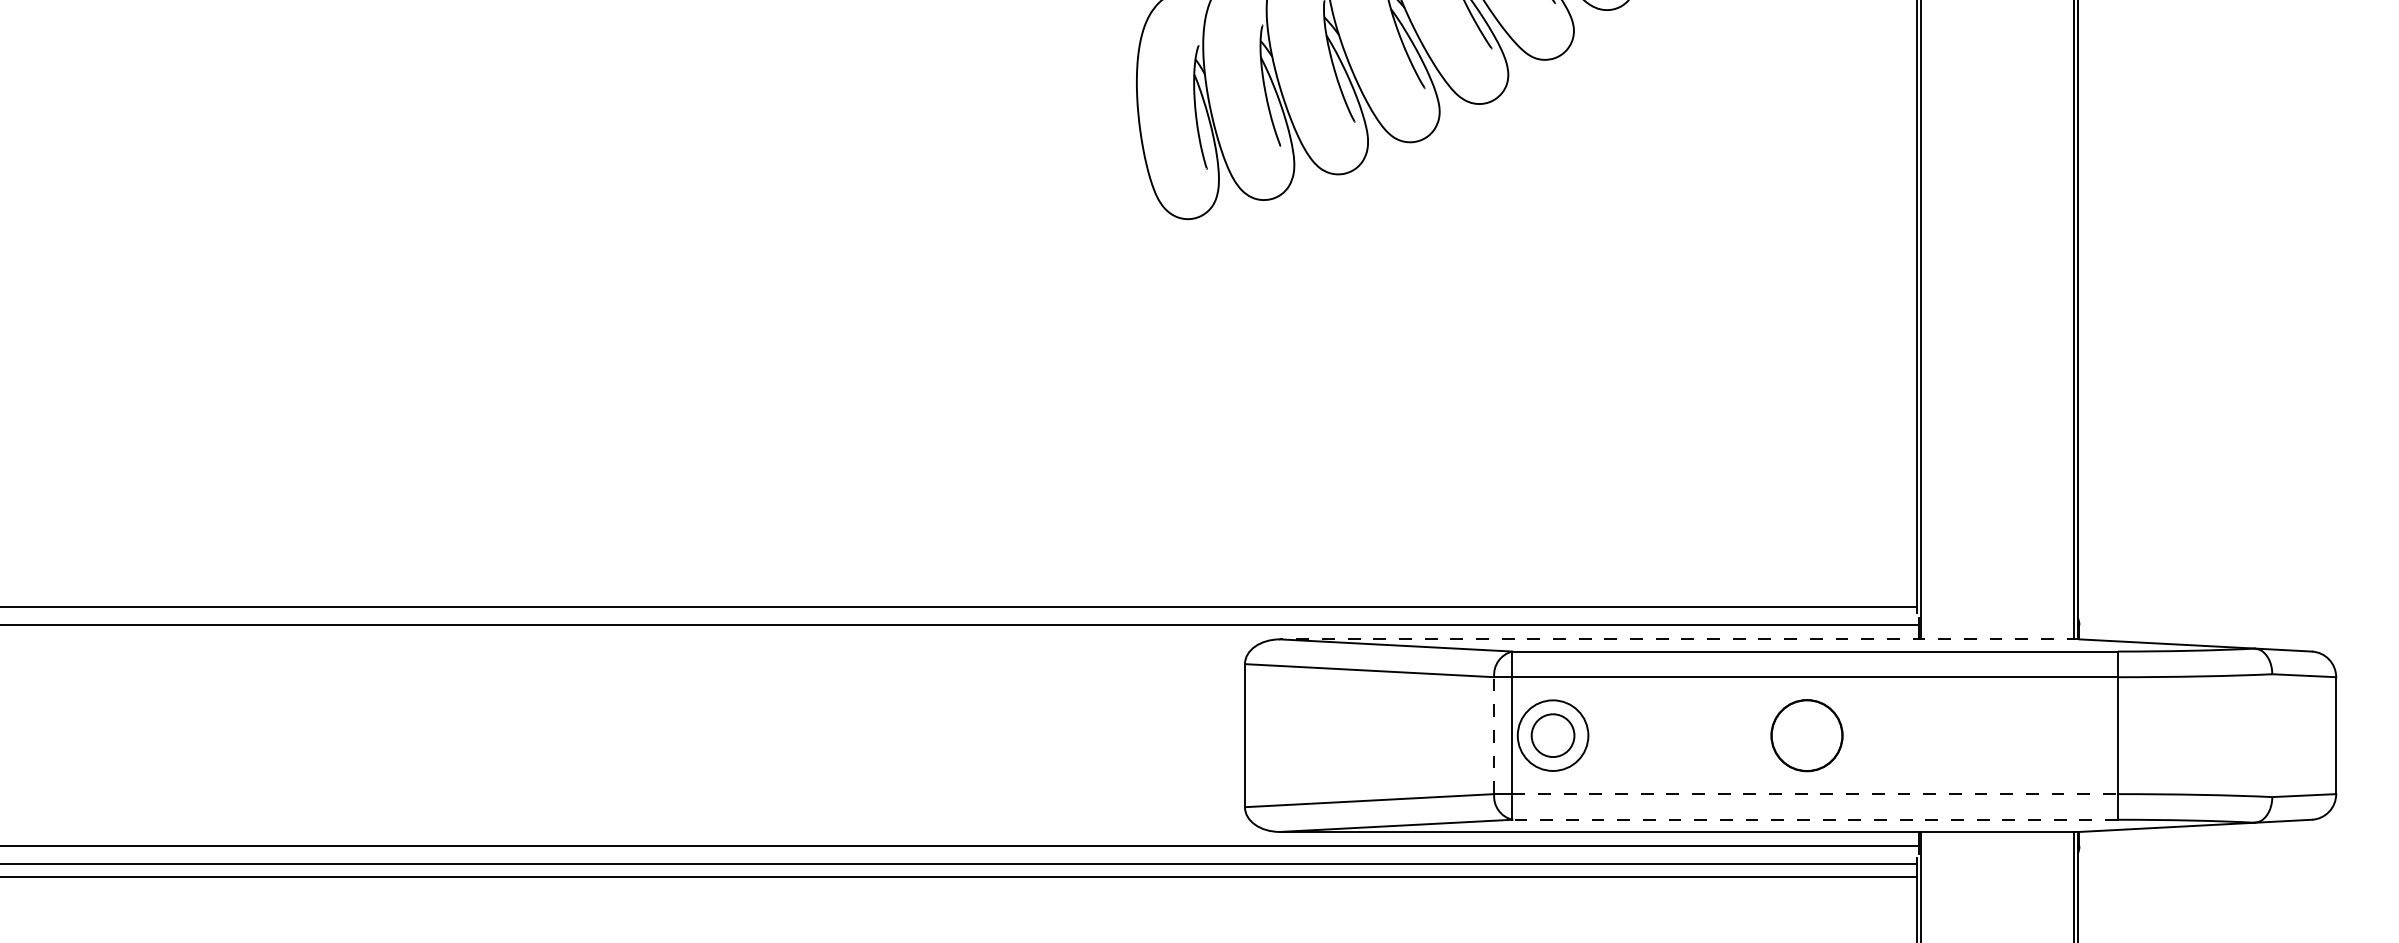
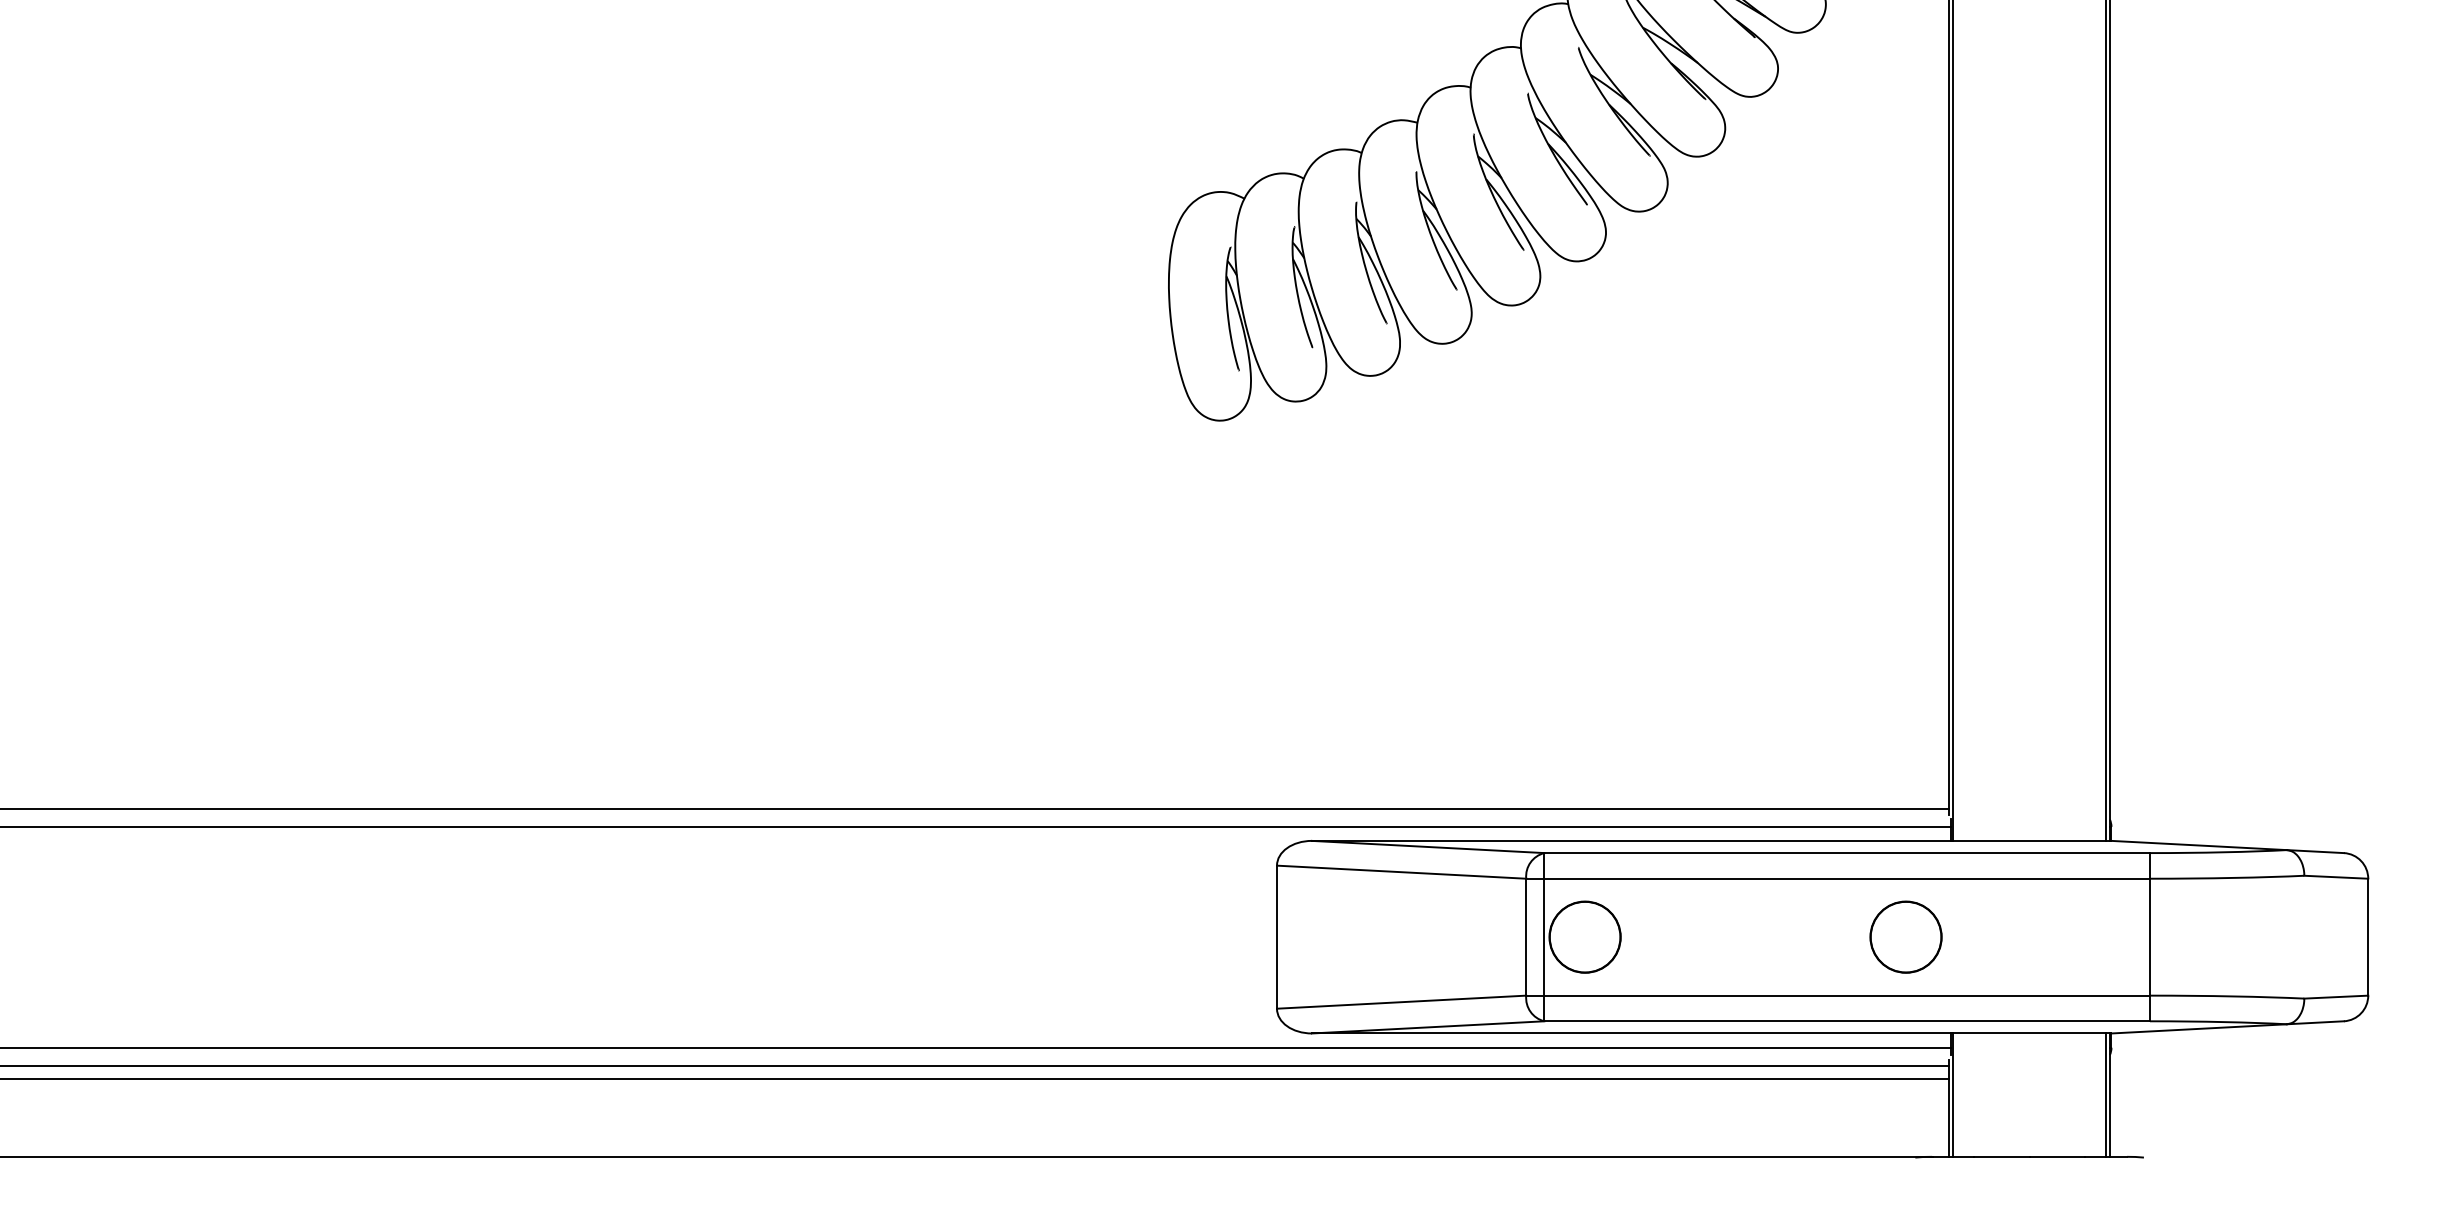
line: (1679, 638) -> (1711, 840), dashed -> solid
line: (1494, 734) -> (1526, 936), dashed -> solid
circle: (1552, 734) -> (1584, 936), size x1.67
circle: (1806, 734) -> (1905, 936), moved
line: (1815, 793) -> (1847, 995), dashed -> solid
line: (1815, 819) -> (1847, 1021), dashed -> solid

